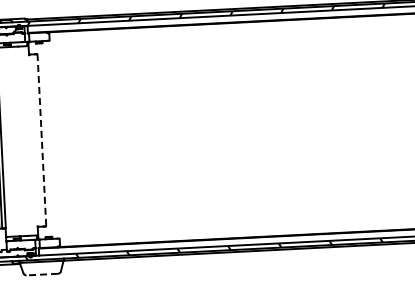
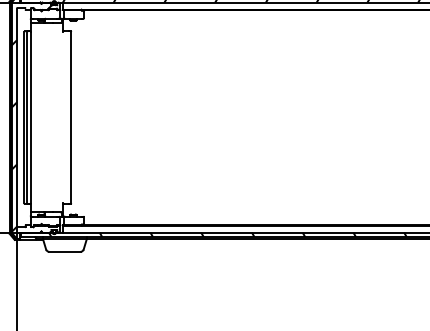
line: (42, 140) -> (71, 117), dashed -> solid
line: (41, 274) -> (64, 251), dashed -> solid

